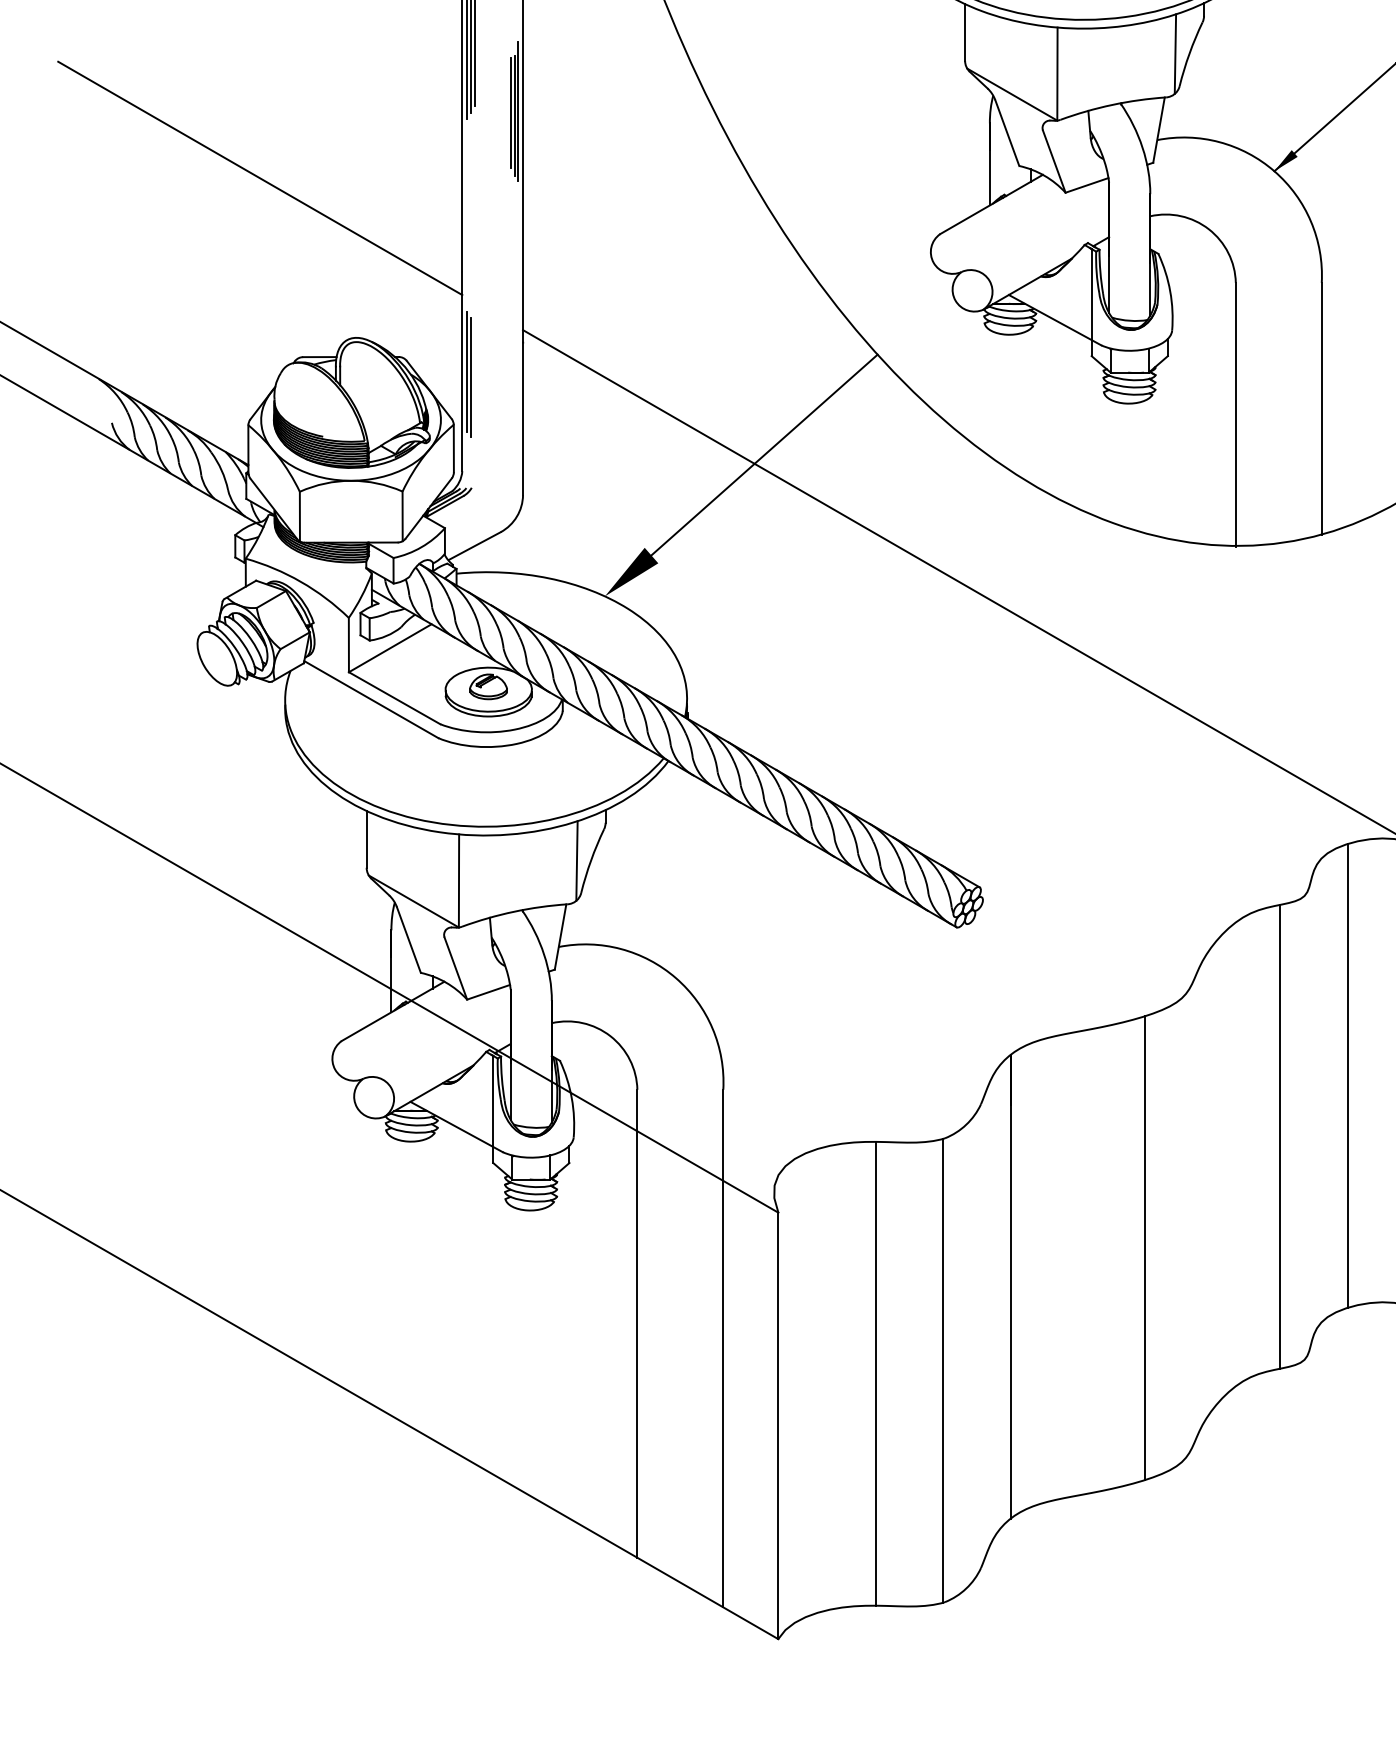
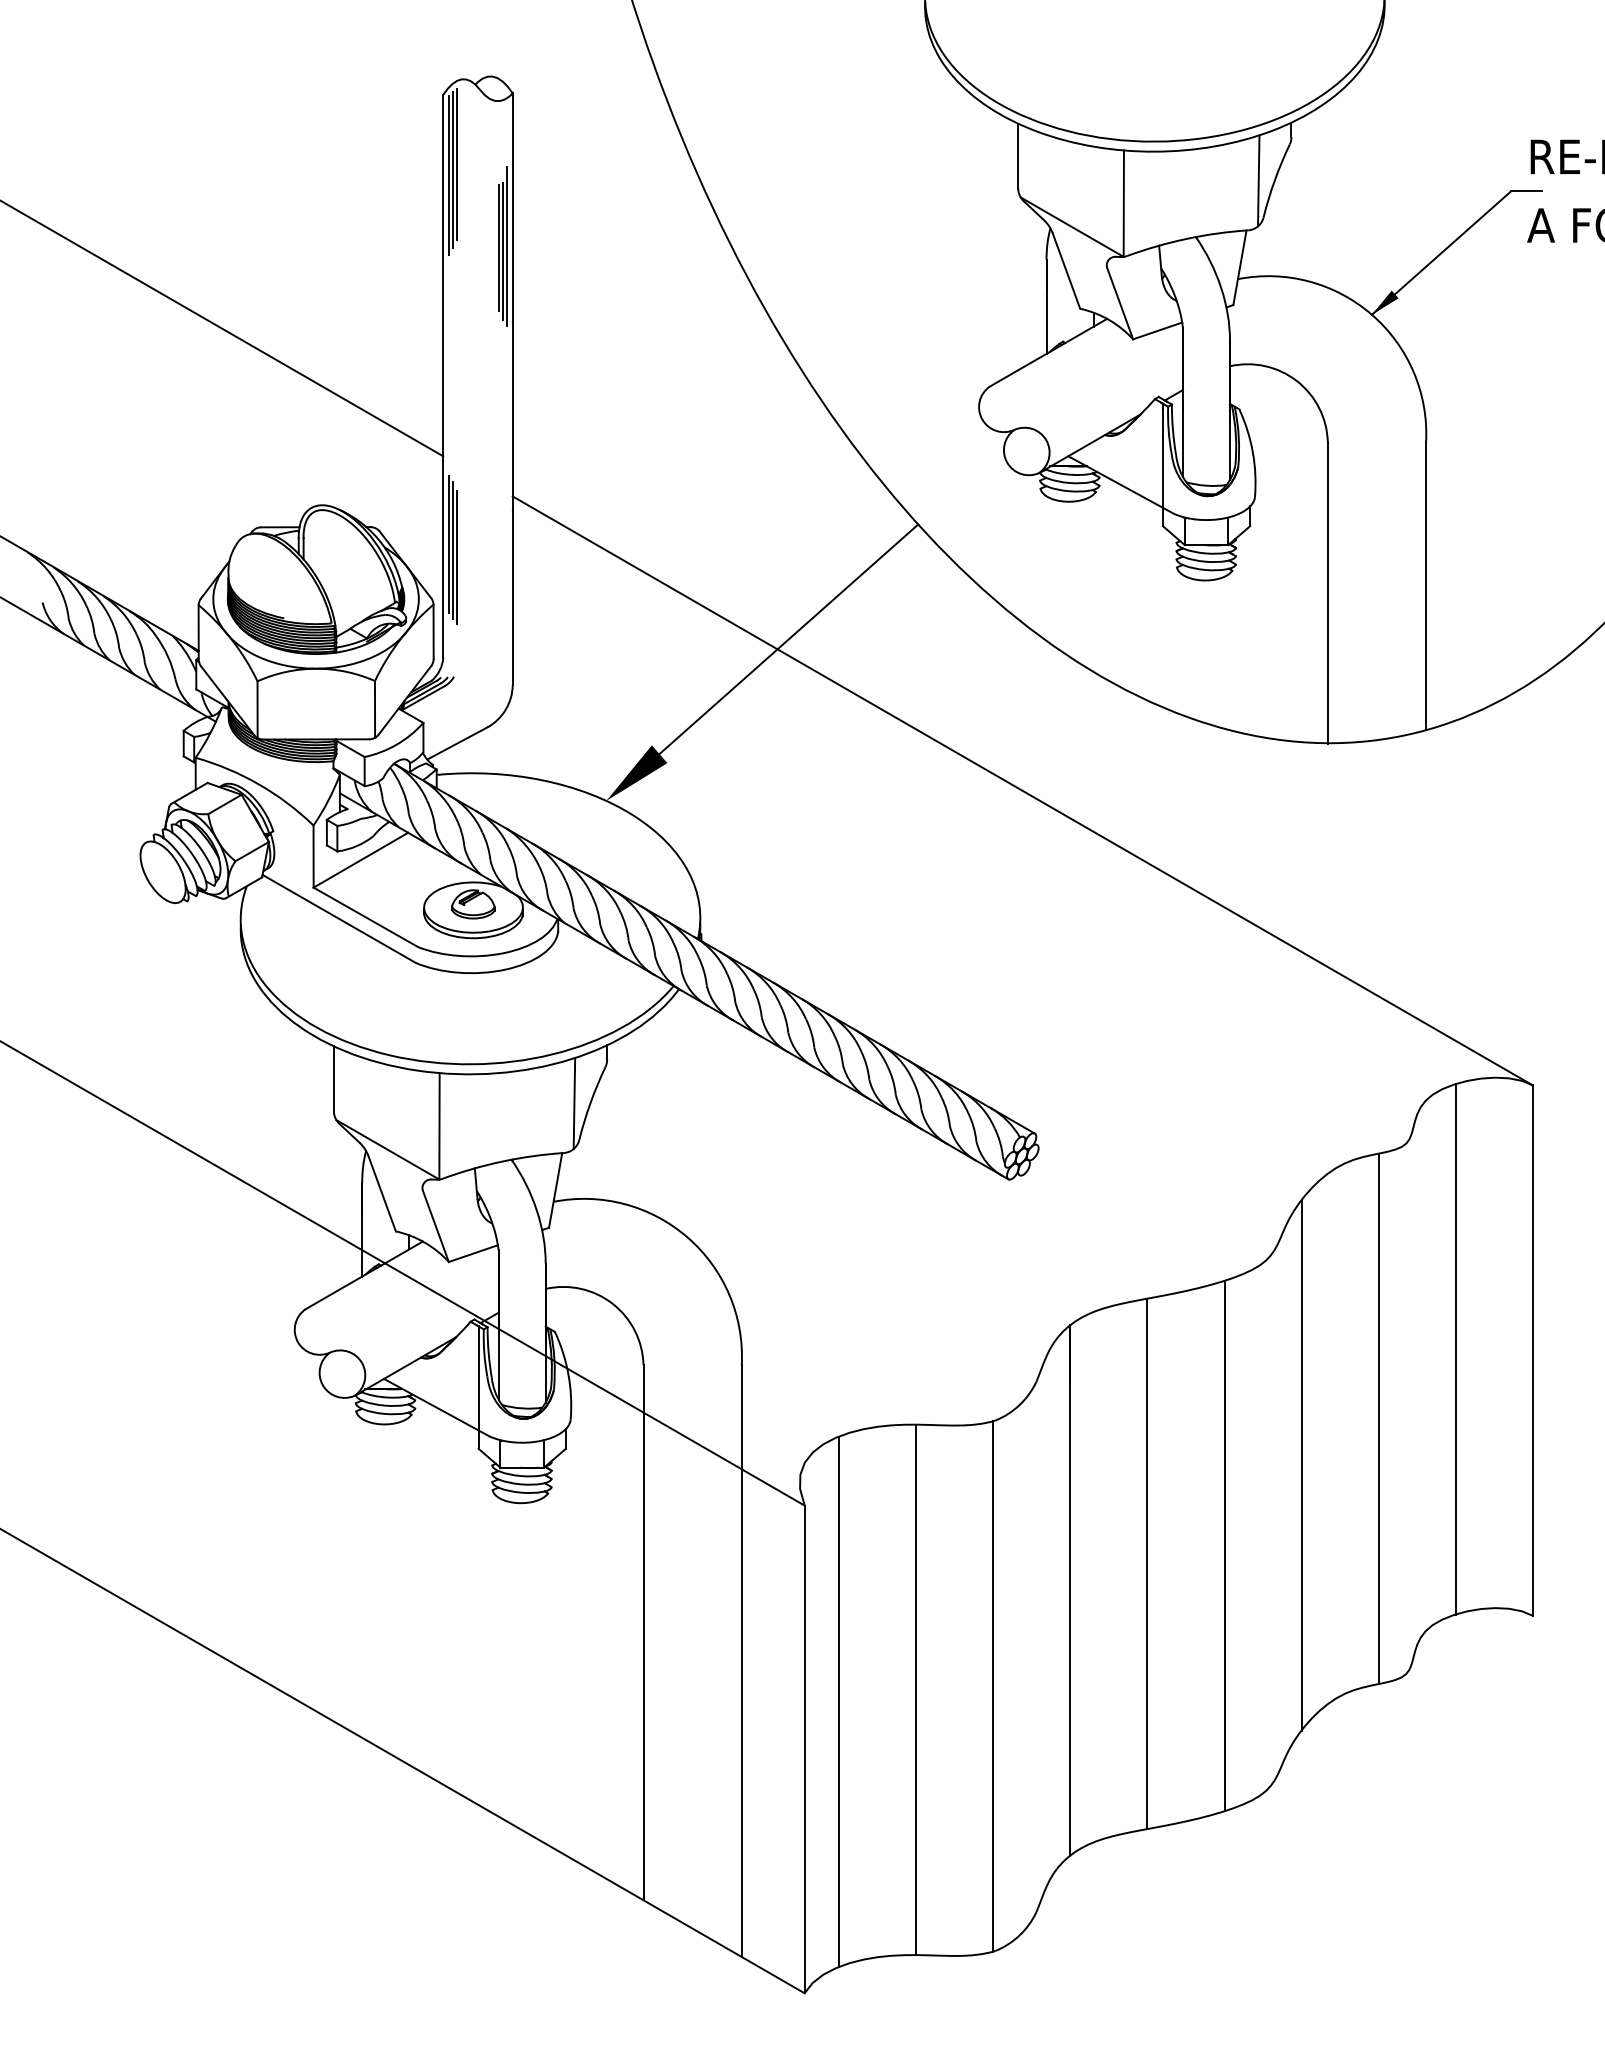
line: (474, 383) -> (457, 557), added
line: (1212, 1177) -> (1301, 1465), added
line: (1078, 1263) -> (1147, 1563), added
line: (808, 1383) -> (839, 1701), added

